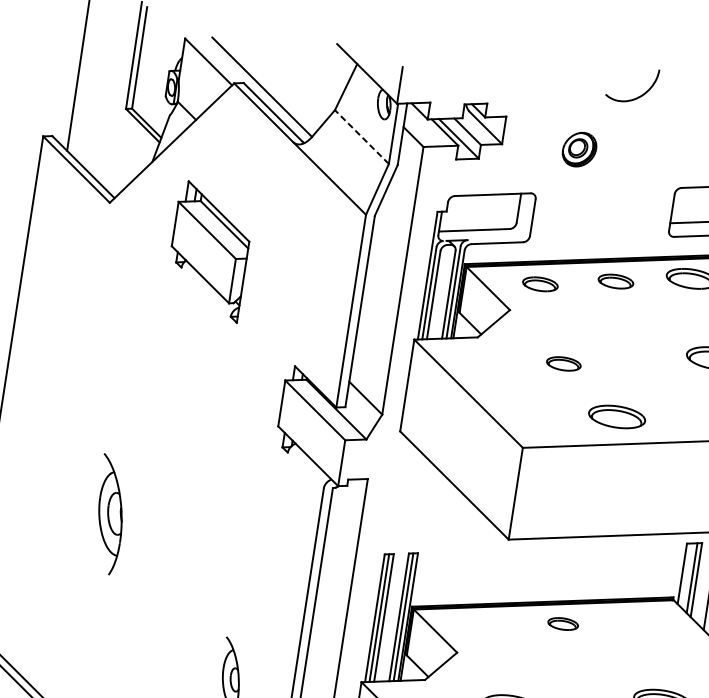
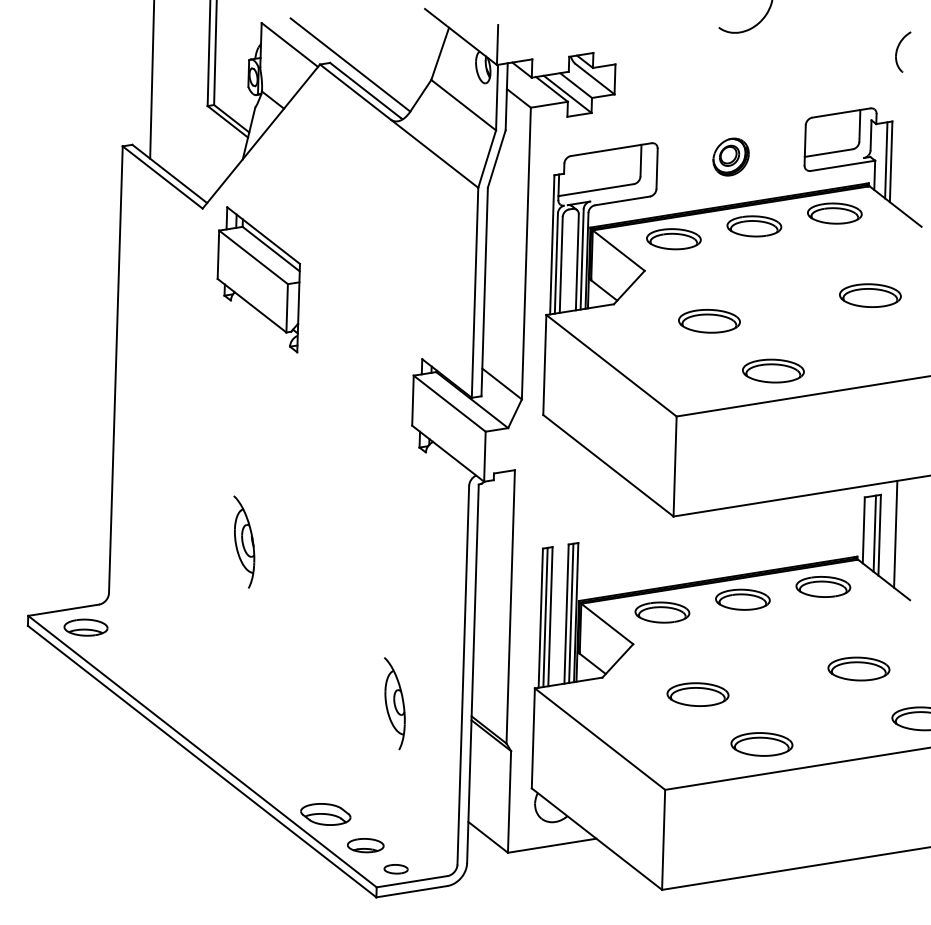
line: (361, 136) -> (463, 104), dashed -> solid
part: (579, 149) -> (730, 156), moved
part: (209, 251) -> (258, 279), moved
part: (616, 281) -> (754, 226), size x1.43
part: (539, 284) -> (673, 239), size x1.43
part: (563, 364) -> (709, 321), size x1.67
part: (110, 514) -> (244, 541), size x0.71
part: (638, 621) -> (823, 586), added
part: (562, 623) -> (742, 599), size x1.67
part: (487, 626) -> (662, 612), added

